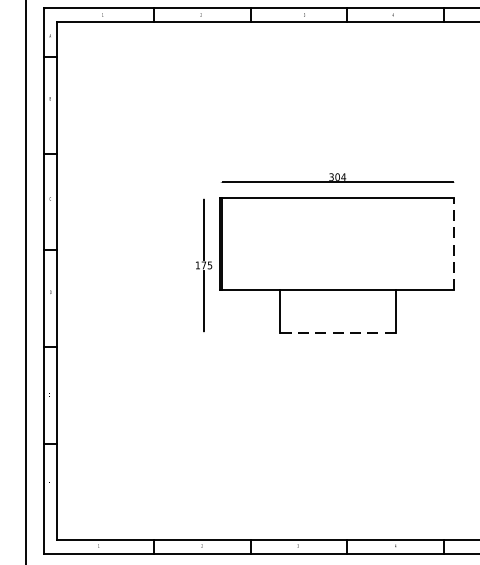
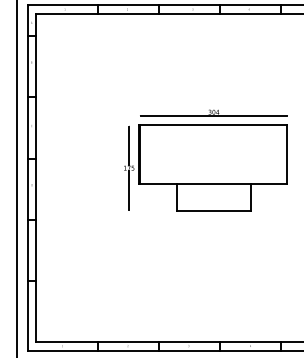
line: (453, 243) -> (287, 154), dashed -> solid
line: (337, 333) -> (213, 211), dashed -> solid

